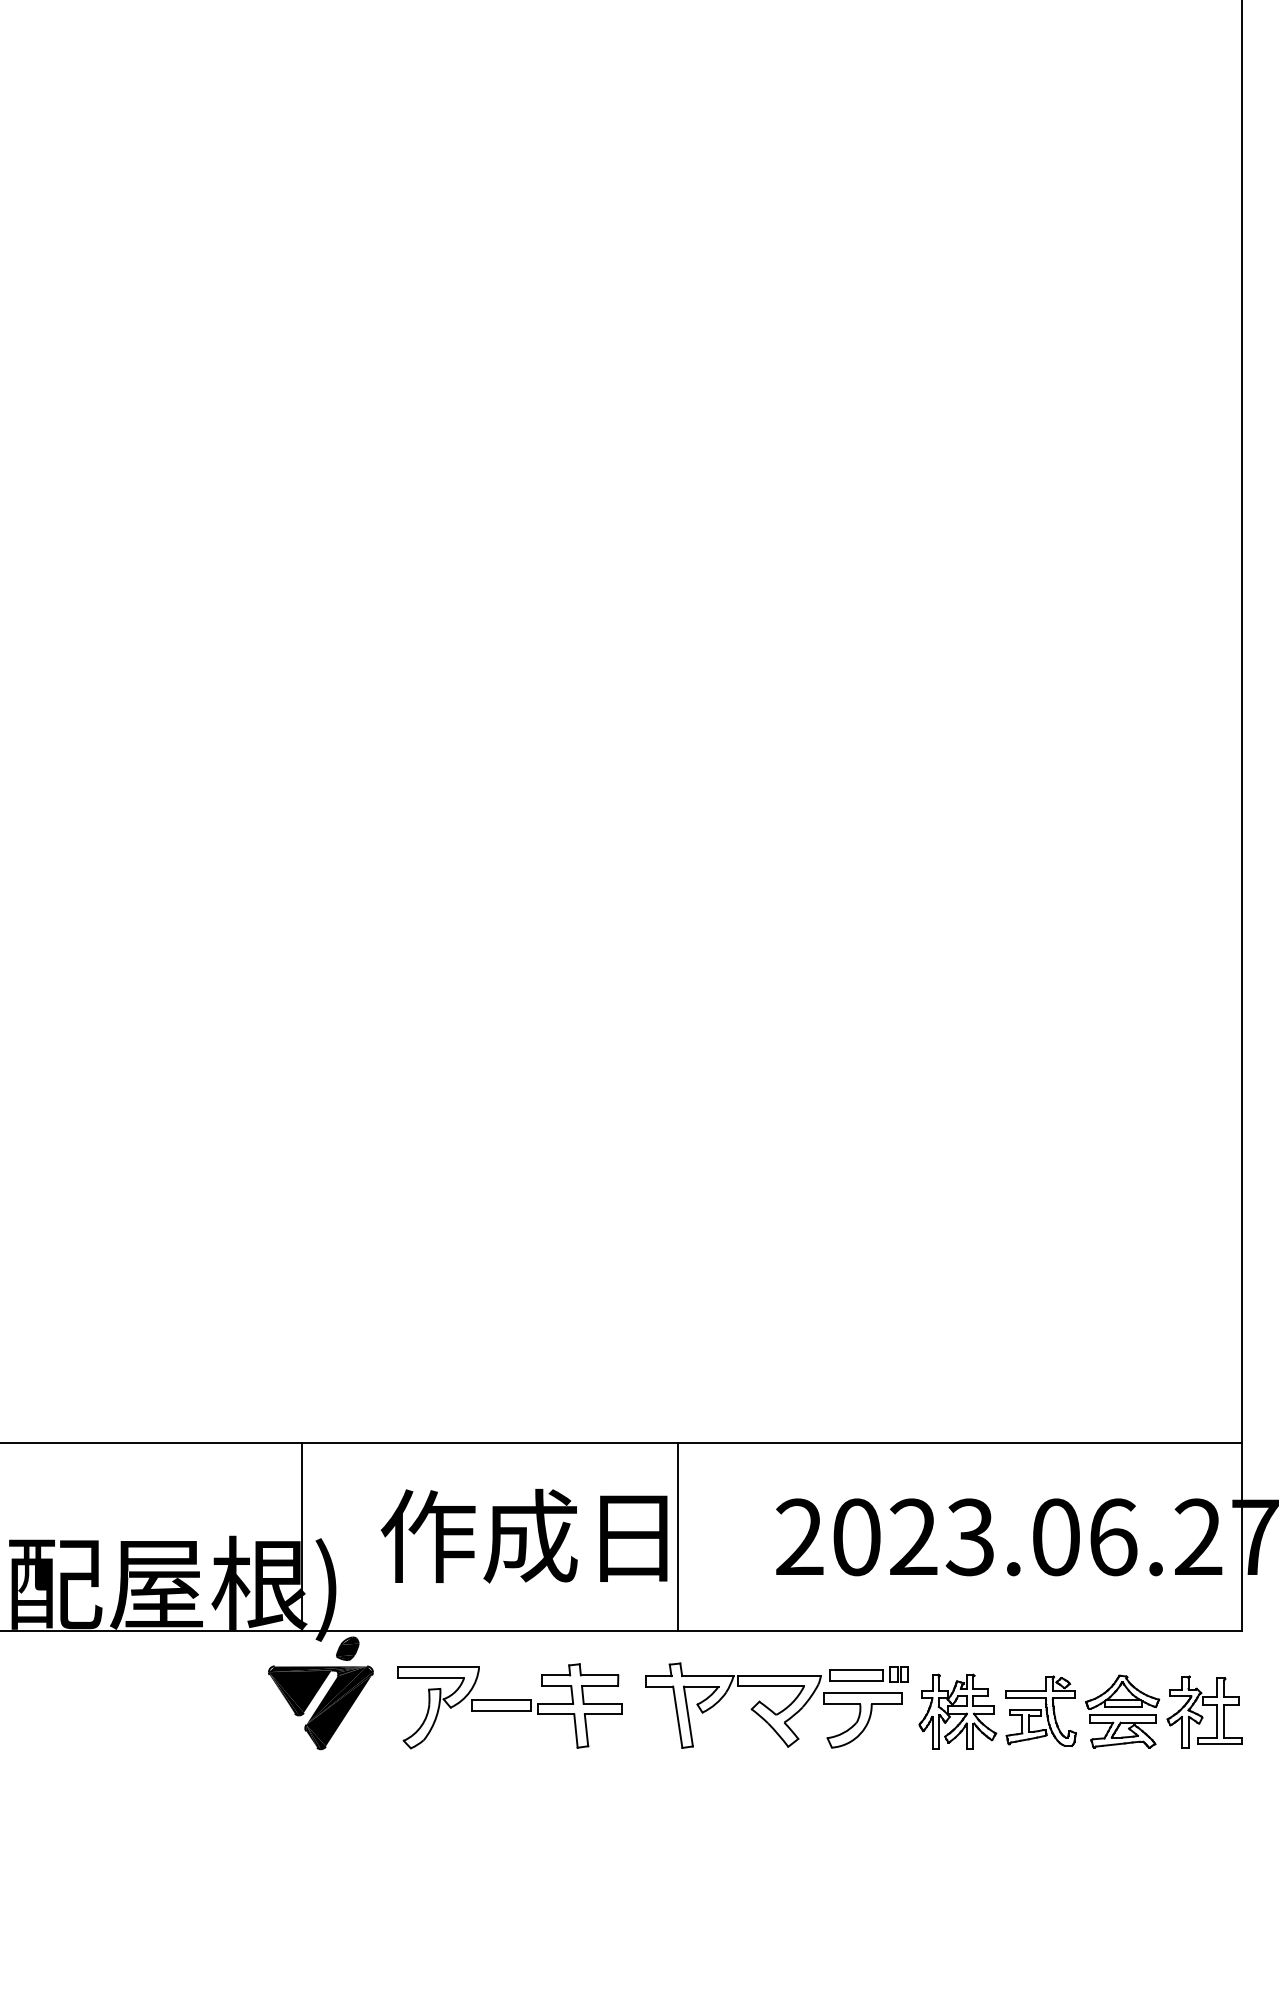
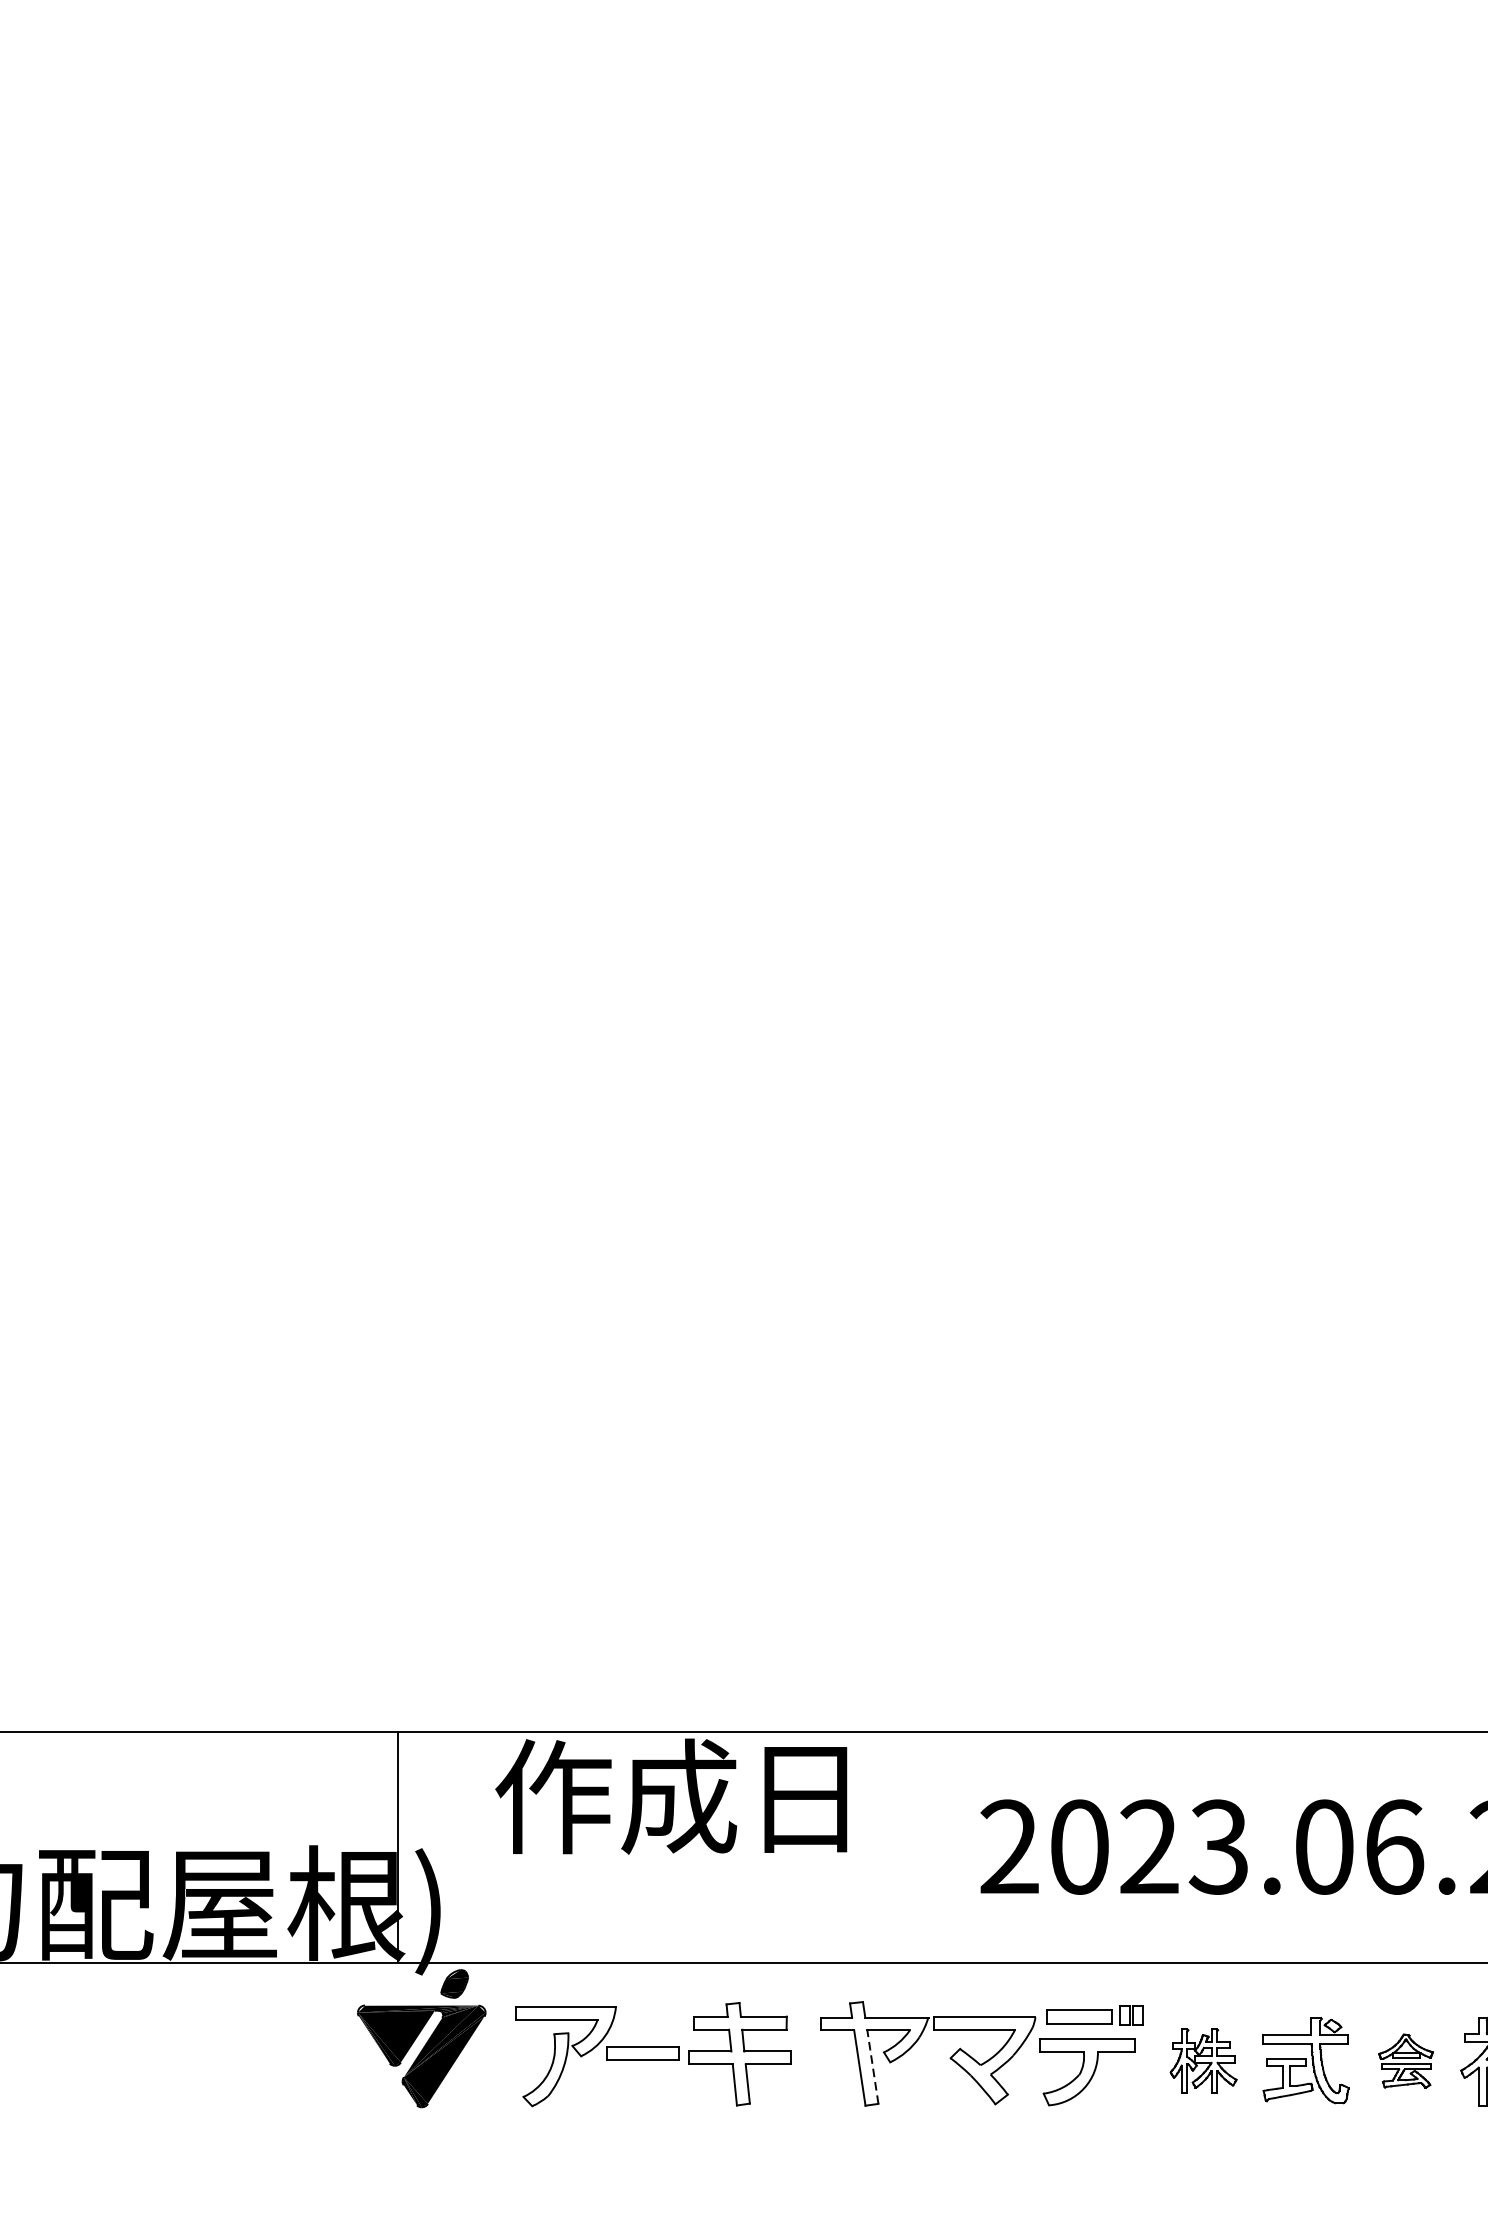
text: (523, 1536) -> (670, 1797), moved
line: (677, 1537) -> (859, 1847), removed
part: (957, 1711) -> (1203, 2060), size x0.7
part: (1122, 1711) -> (1405, 2060), size x0.6
line: (688, 1716) -> (873, 2067), solid -> dashed

